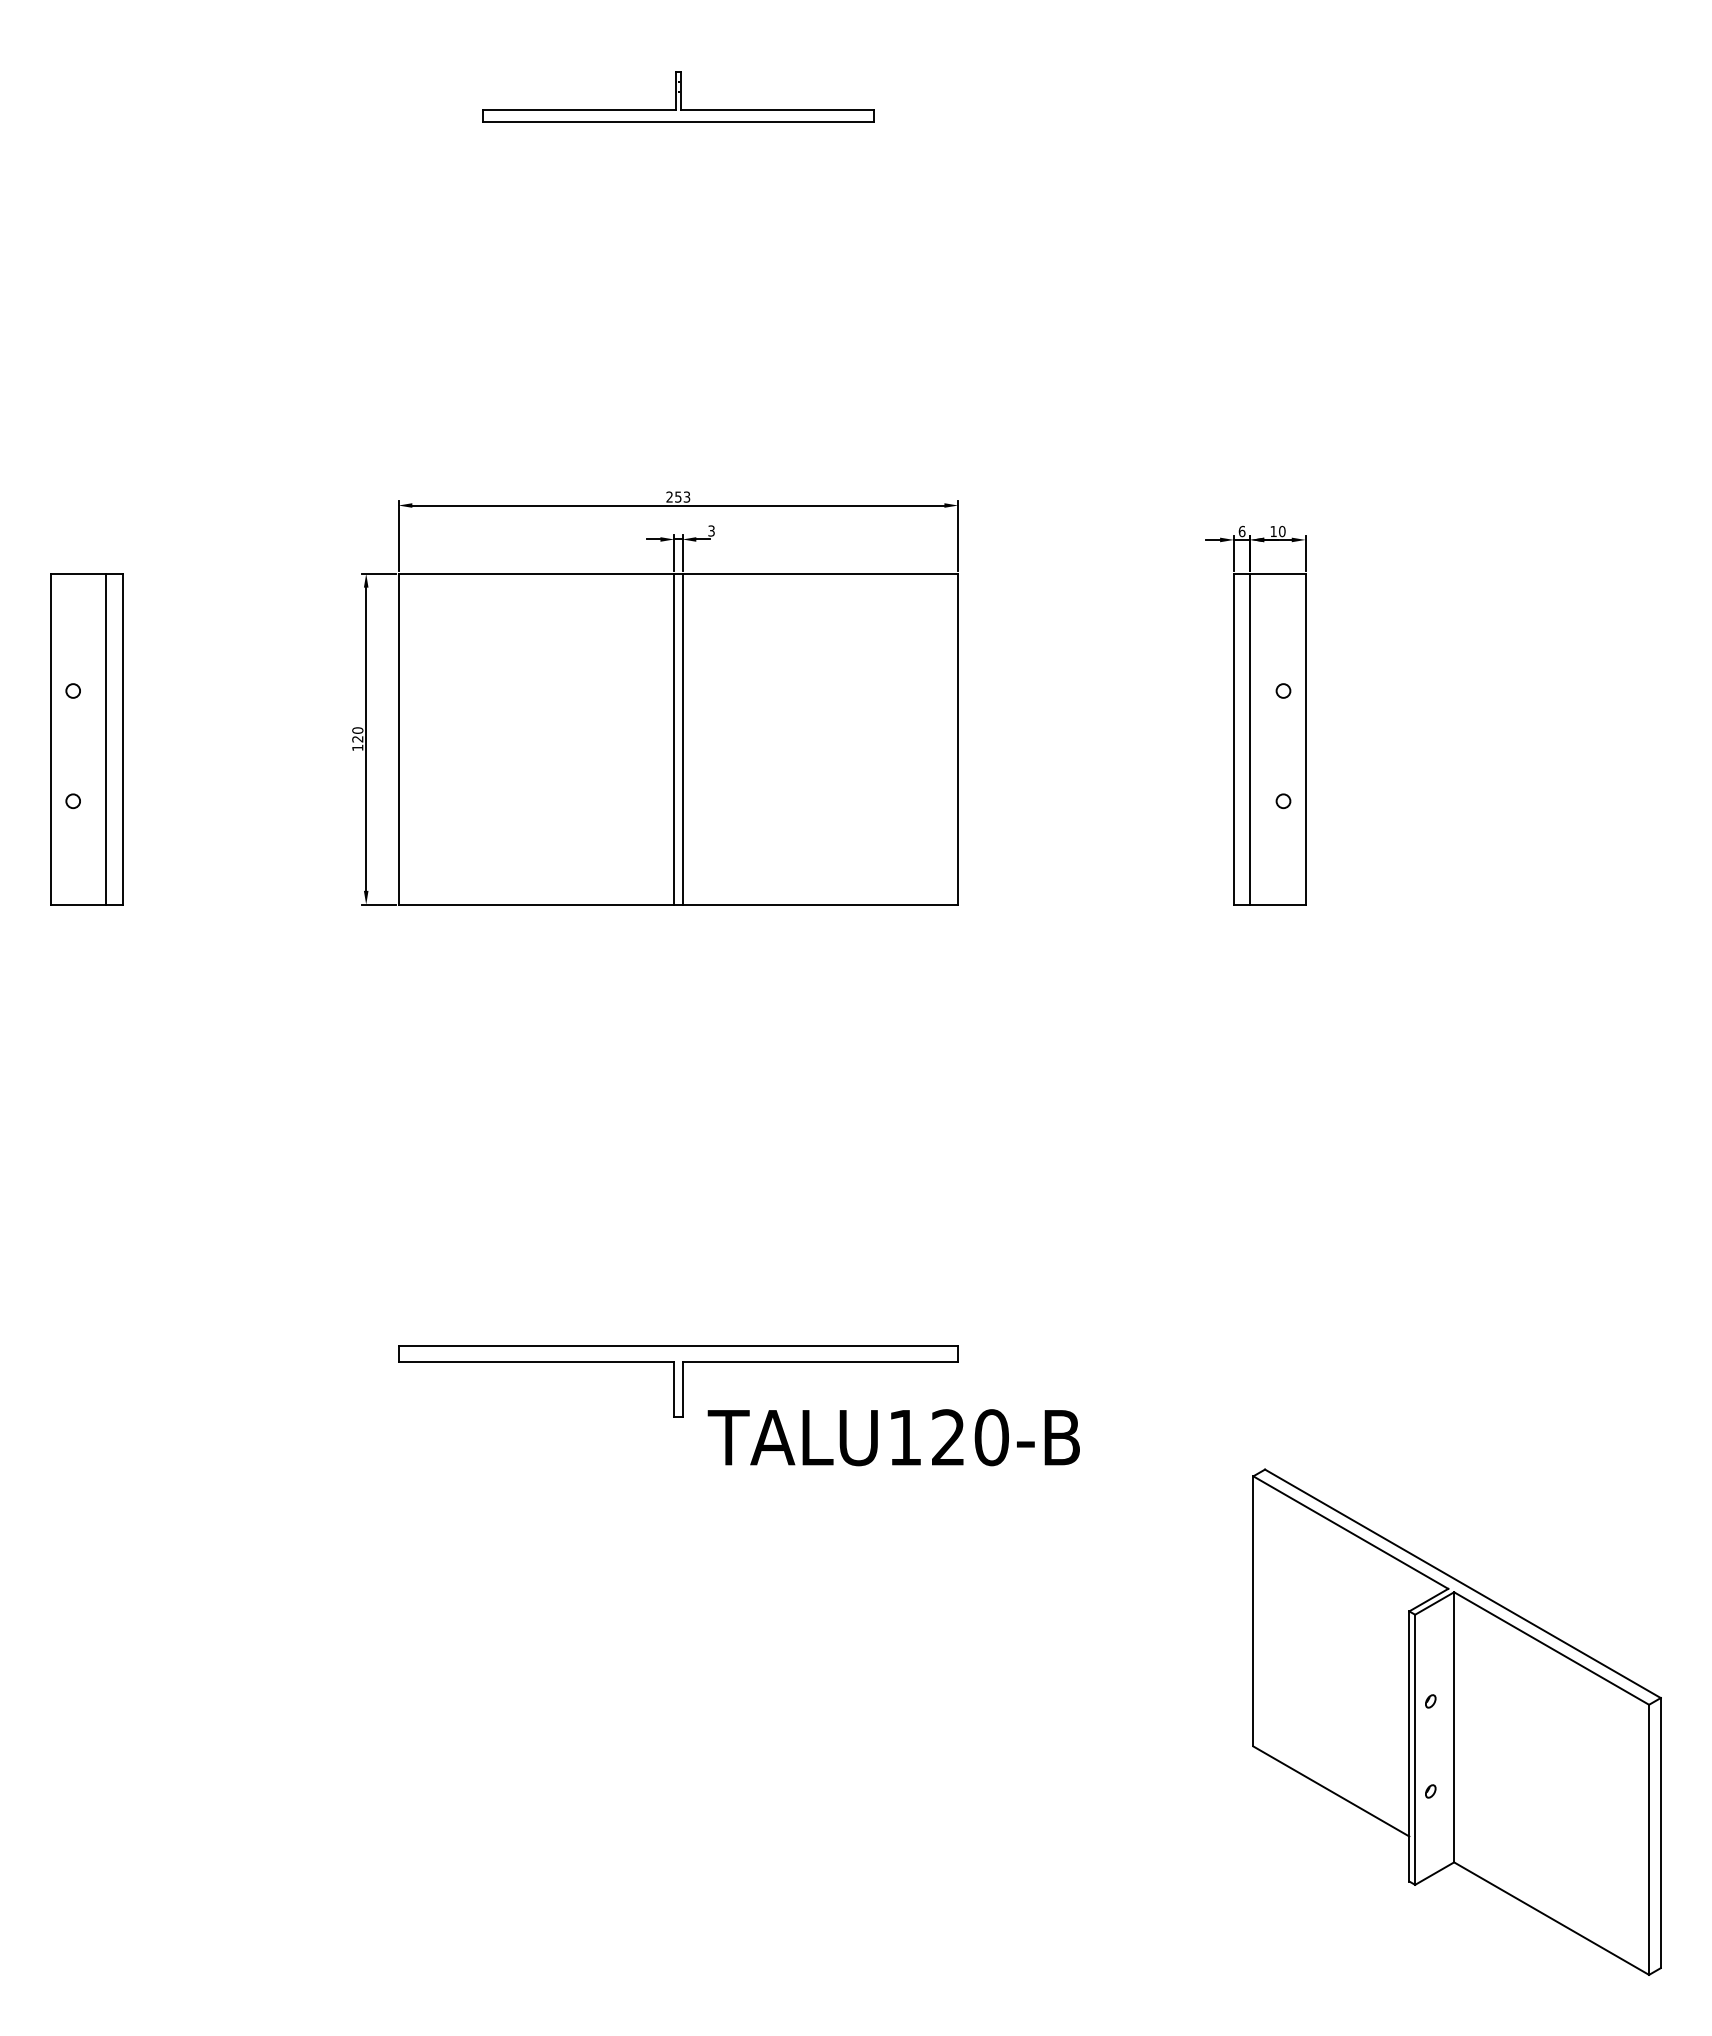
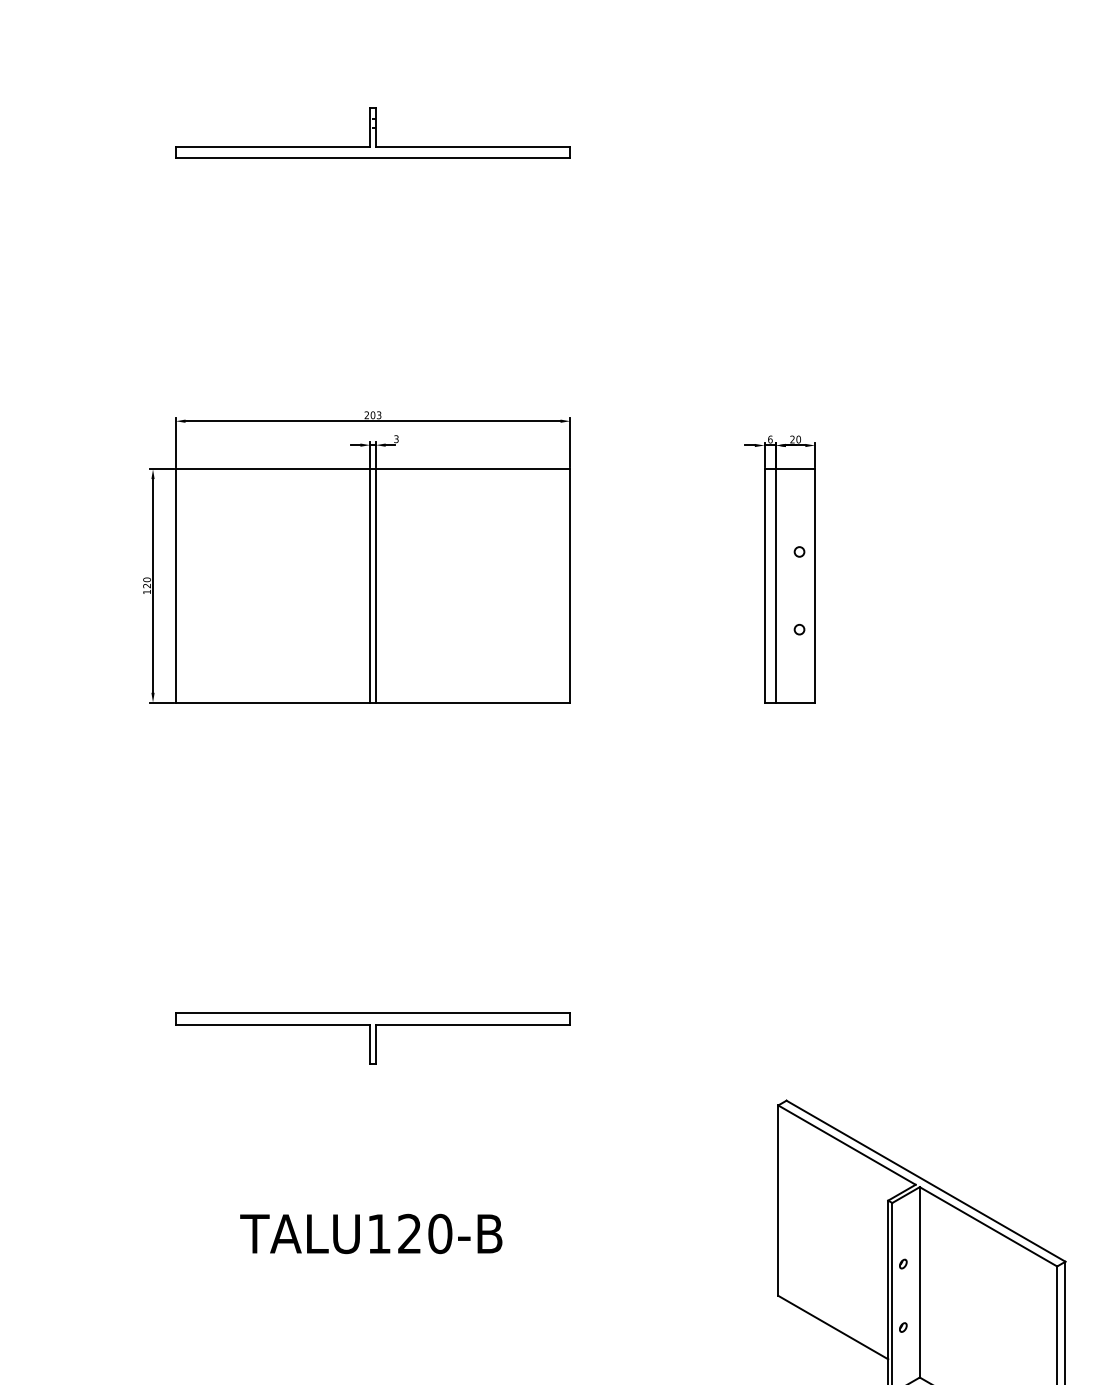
part: (678, 96) -> (373, 132), size x1.43
text: (678, 496) -> (373, 414), 253 -> 203
text: (1273, 530) -> (792, 438), 10 -> 20
text: (893, 1437) -> (371, 1233), moved

